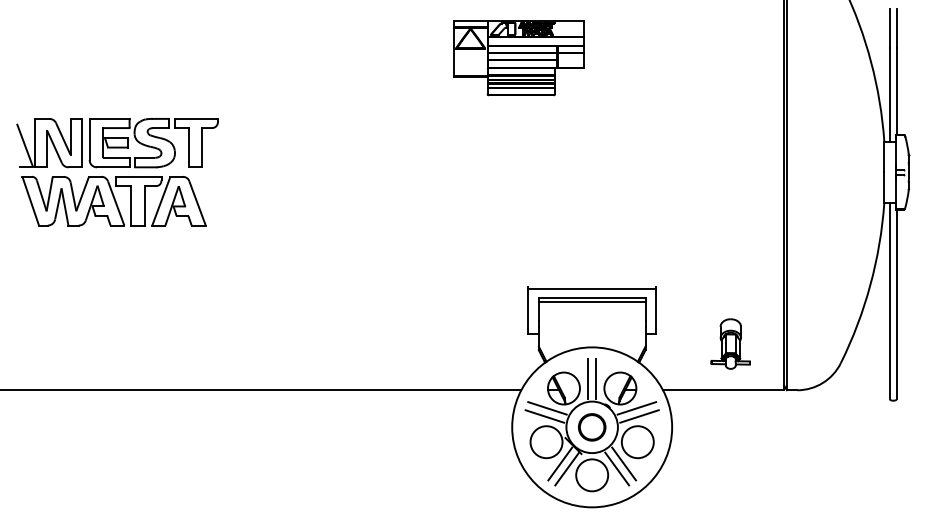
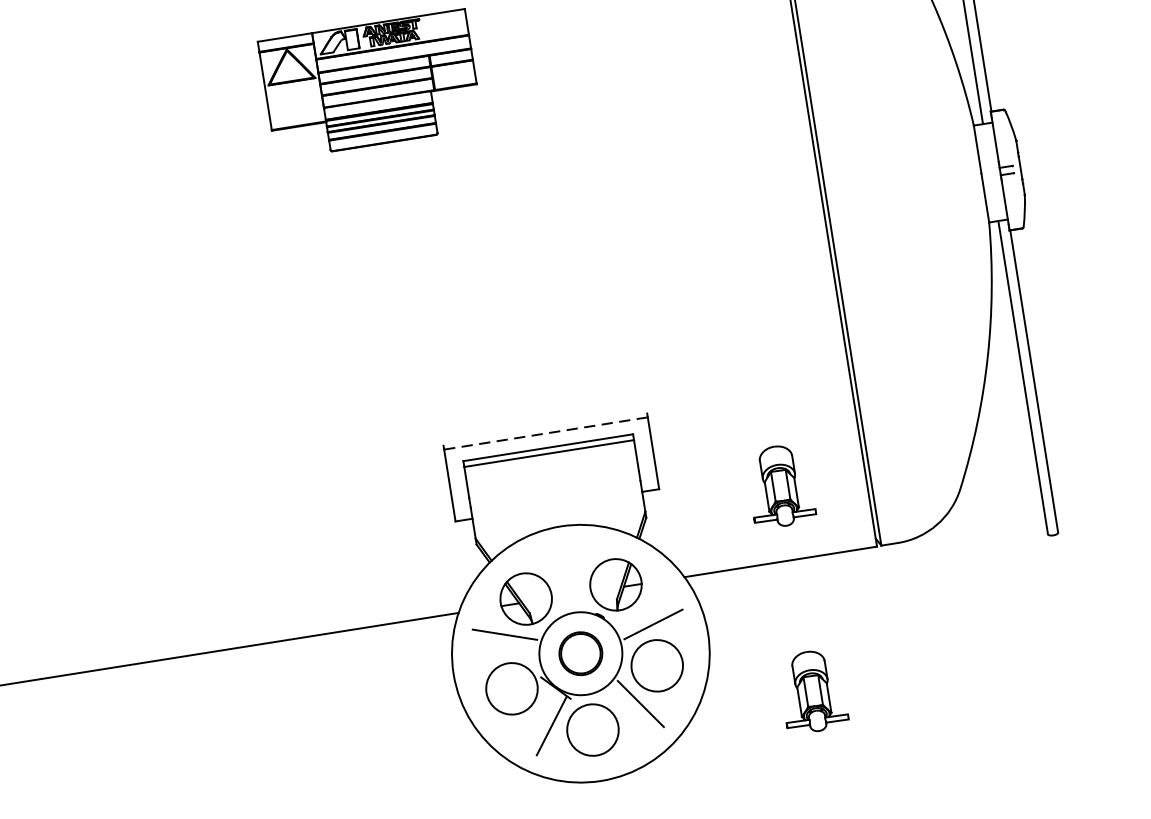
line: (592, 288) -> (546, 432), solid -> dashed
line: (587, 378) -> (561, 577), removed
line: (596, 378) -> (575, 574), removed
line: (636, 408) -> (646, 612), removed
line: (544, 416) -> (502, 648), removed
line: (560, 463) -> (539, 719), removed
line: (617, 468) -> (631, 712), removed
part: (730, 472) -> (812, 690), added

